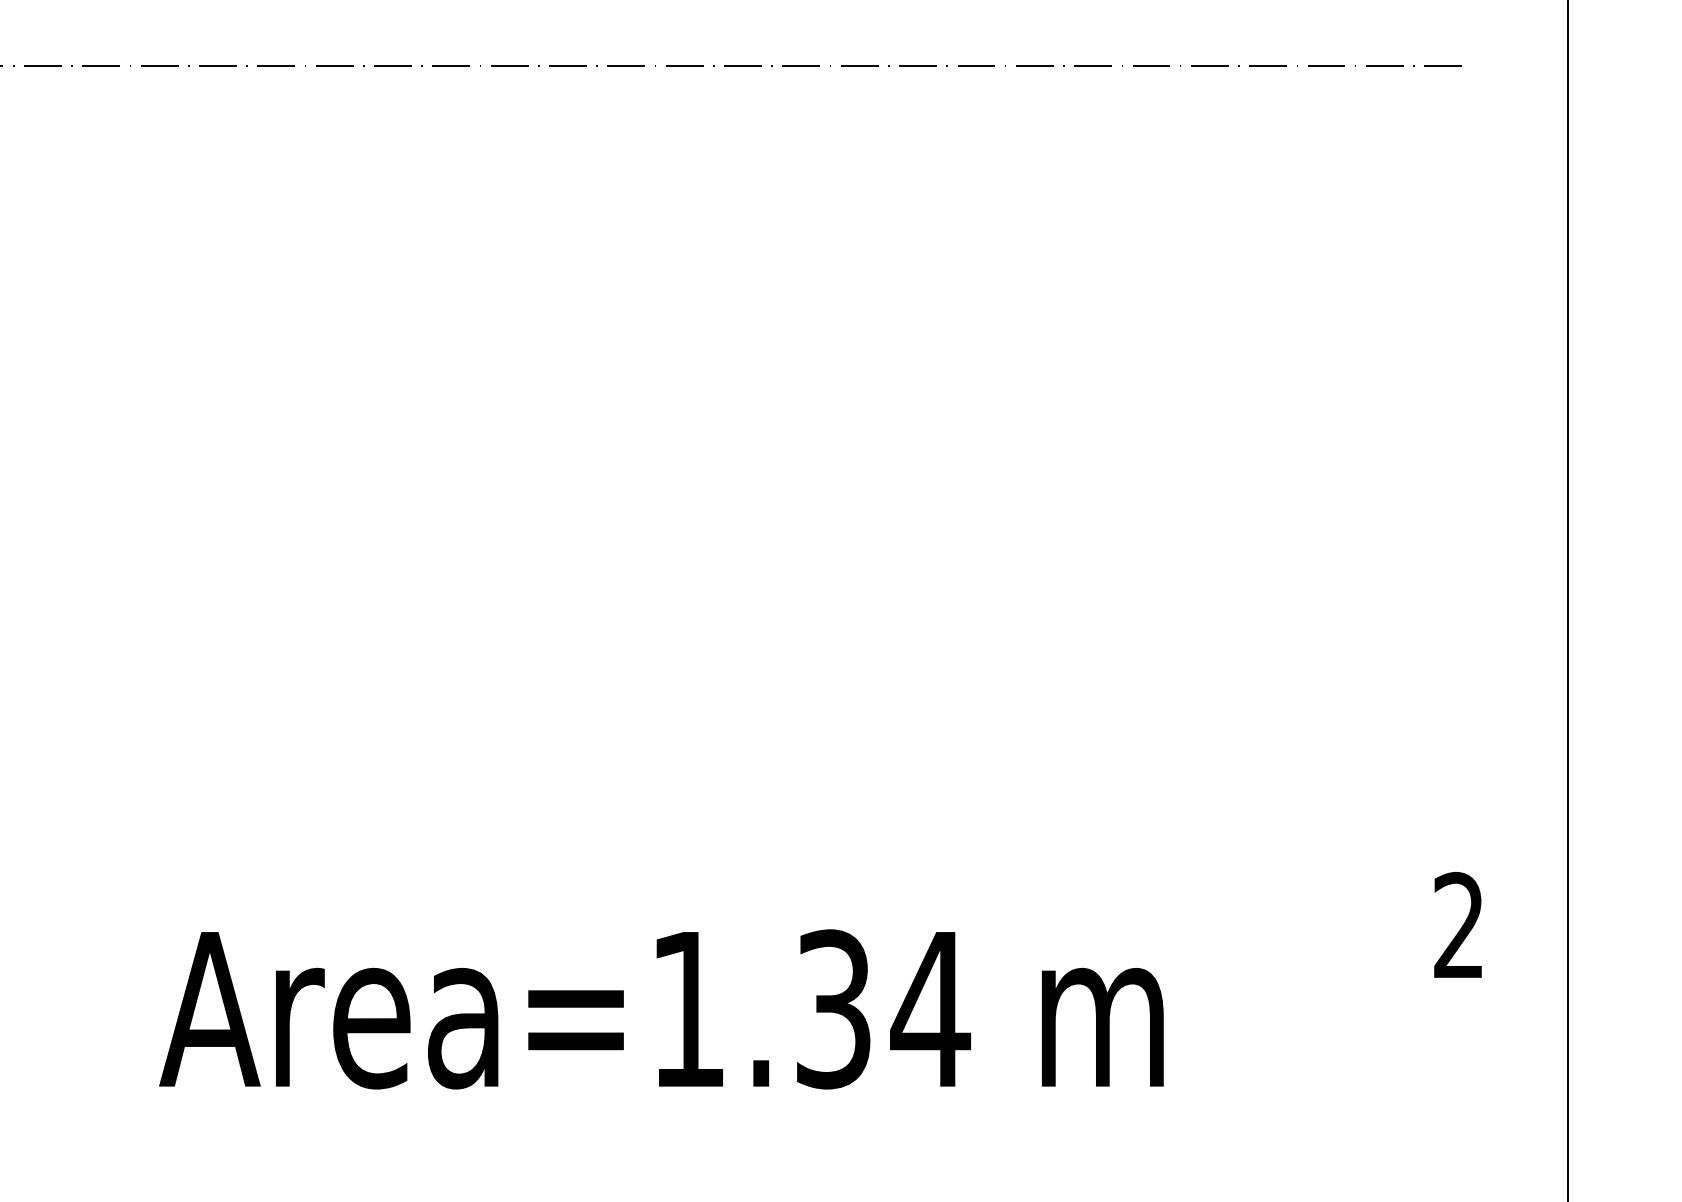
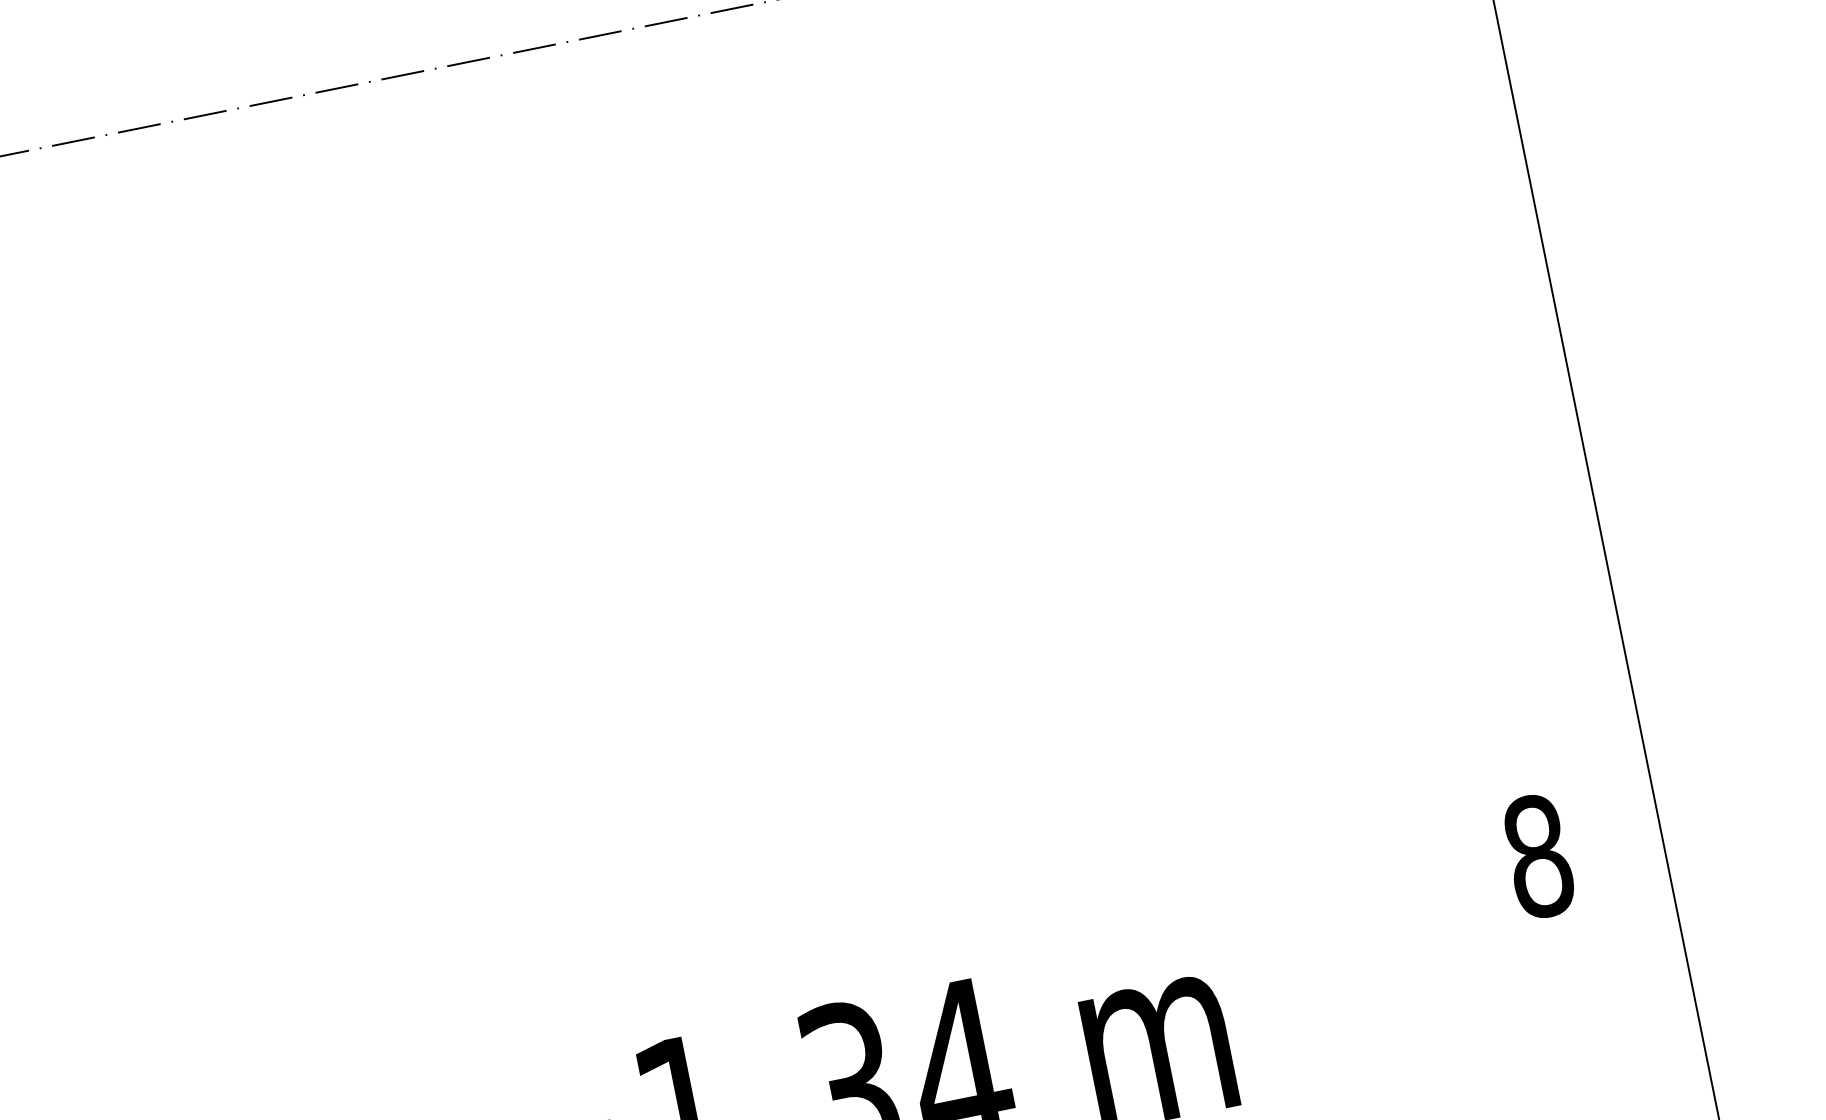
text: (1458, 925) -> (1537, 856), 2 -> 8

